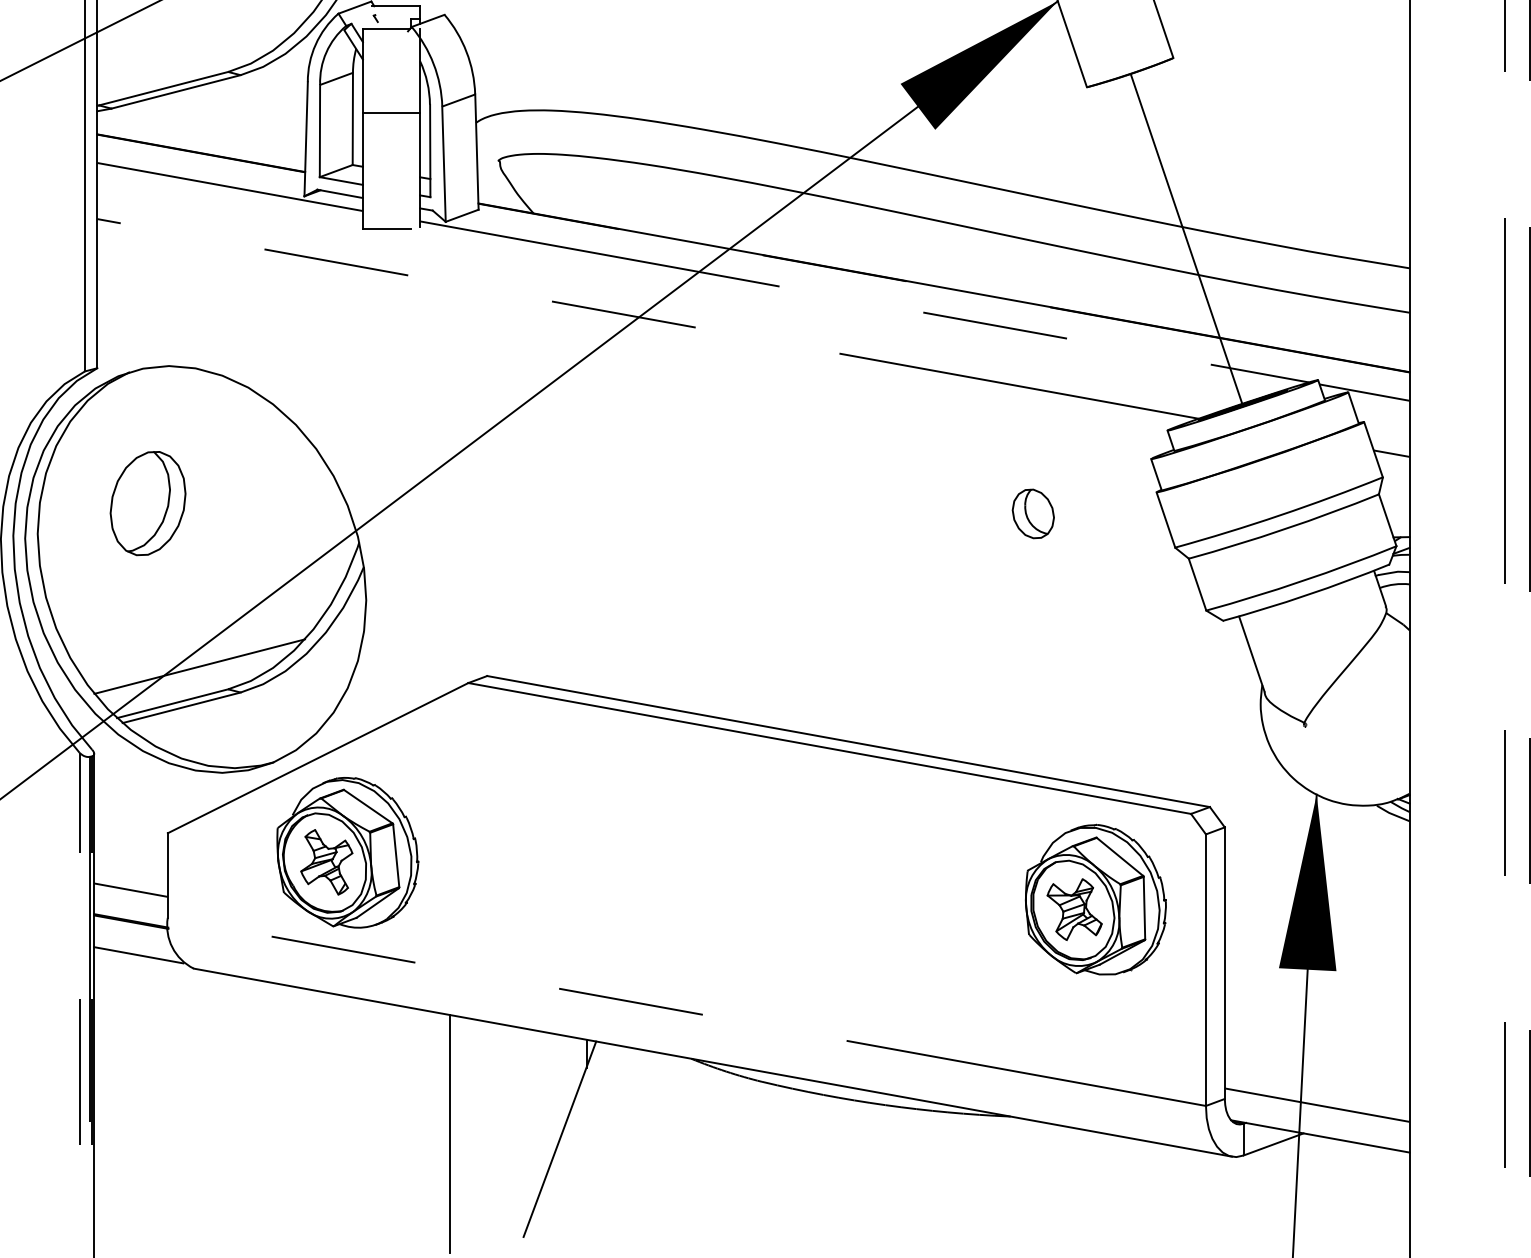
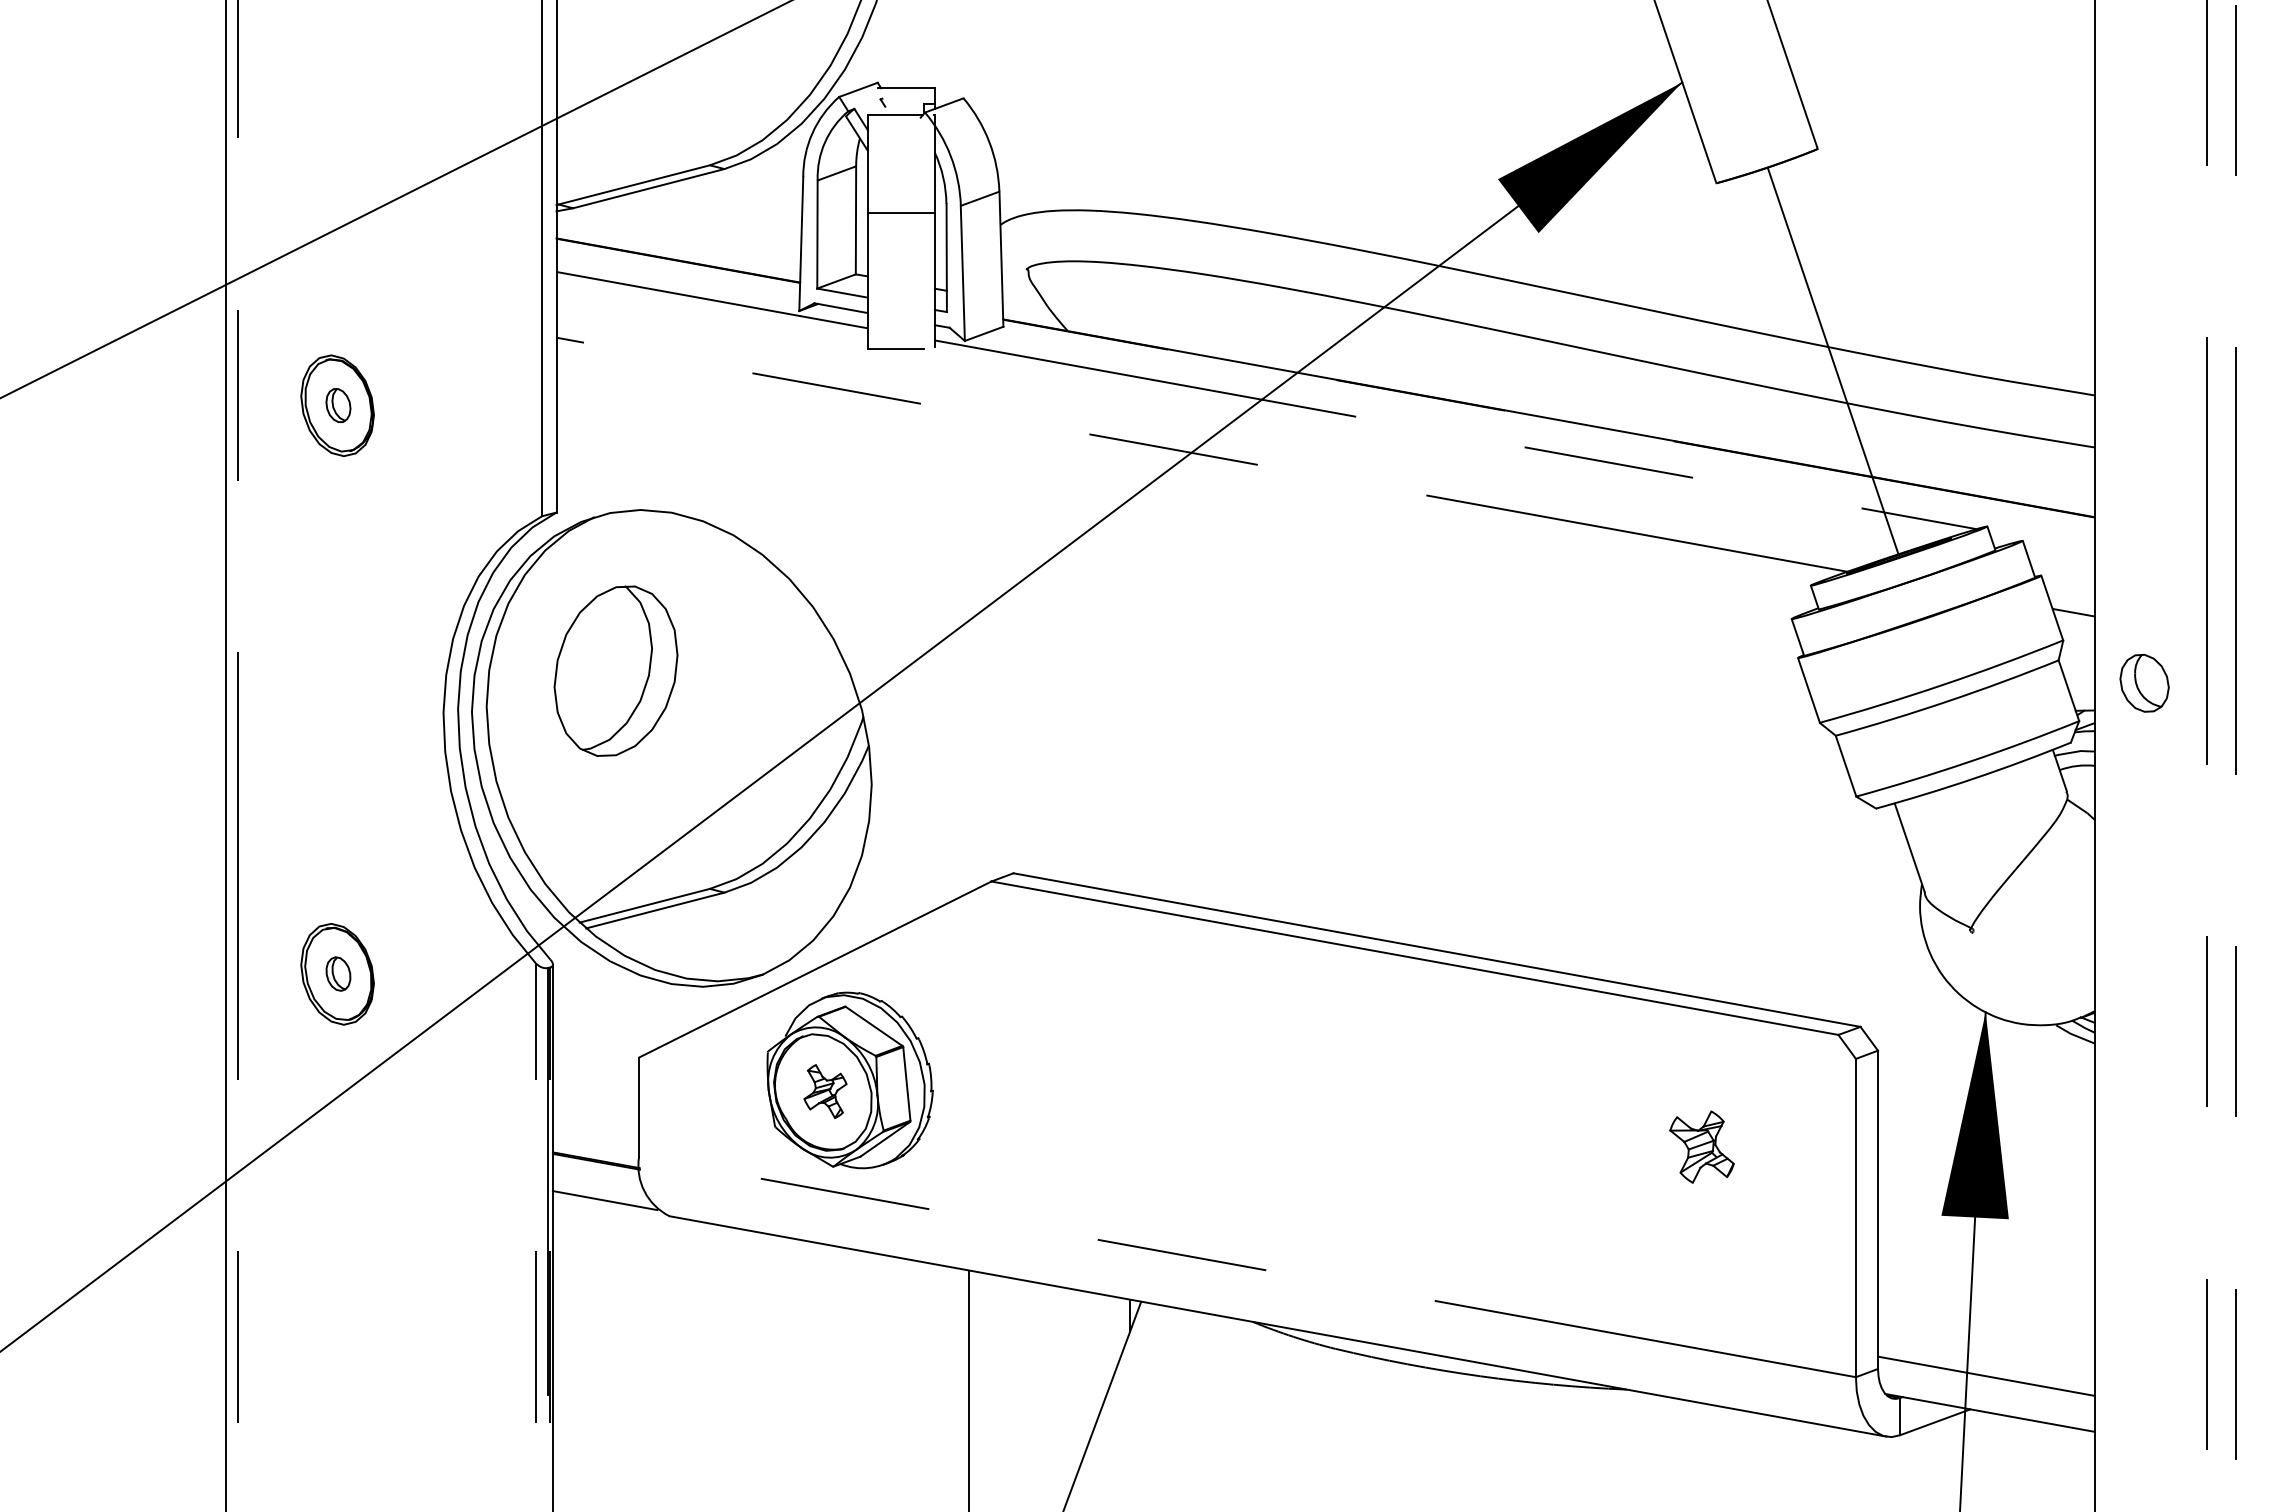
line: (1364, 392) -> (2041, 540), removed
part: (147, 503) -> (615, 670), size x1.4
part: (1033, 513) -> (2144, 682), moved
line: (199, 666) -> (676, 862), removed
part: (326, 862) -> (825, 1091), size x0.7
line: (130, 890) -> (595, 1124), removed
part: (1095, 898) -> (1726, 1134), removed

